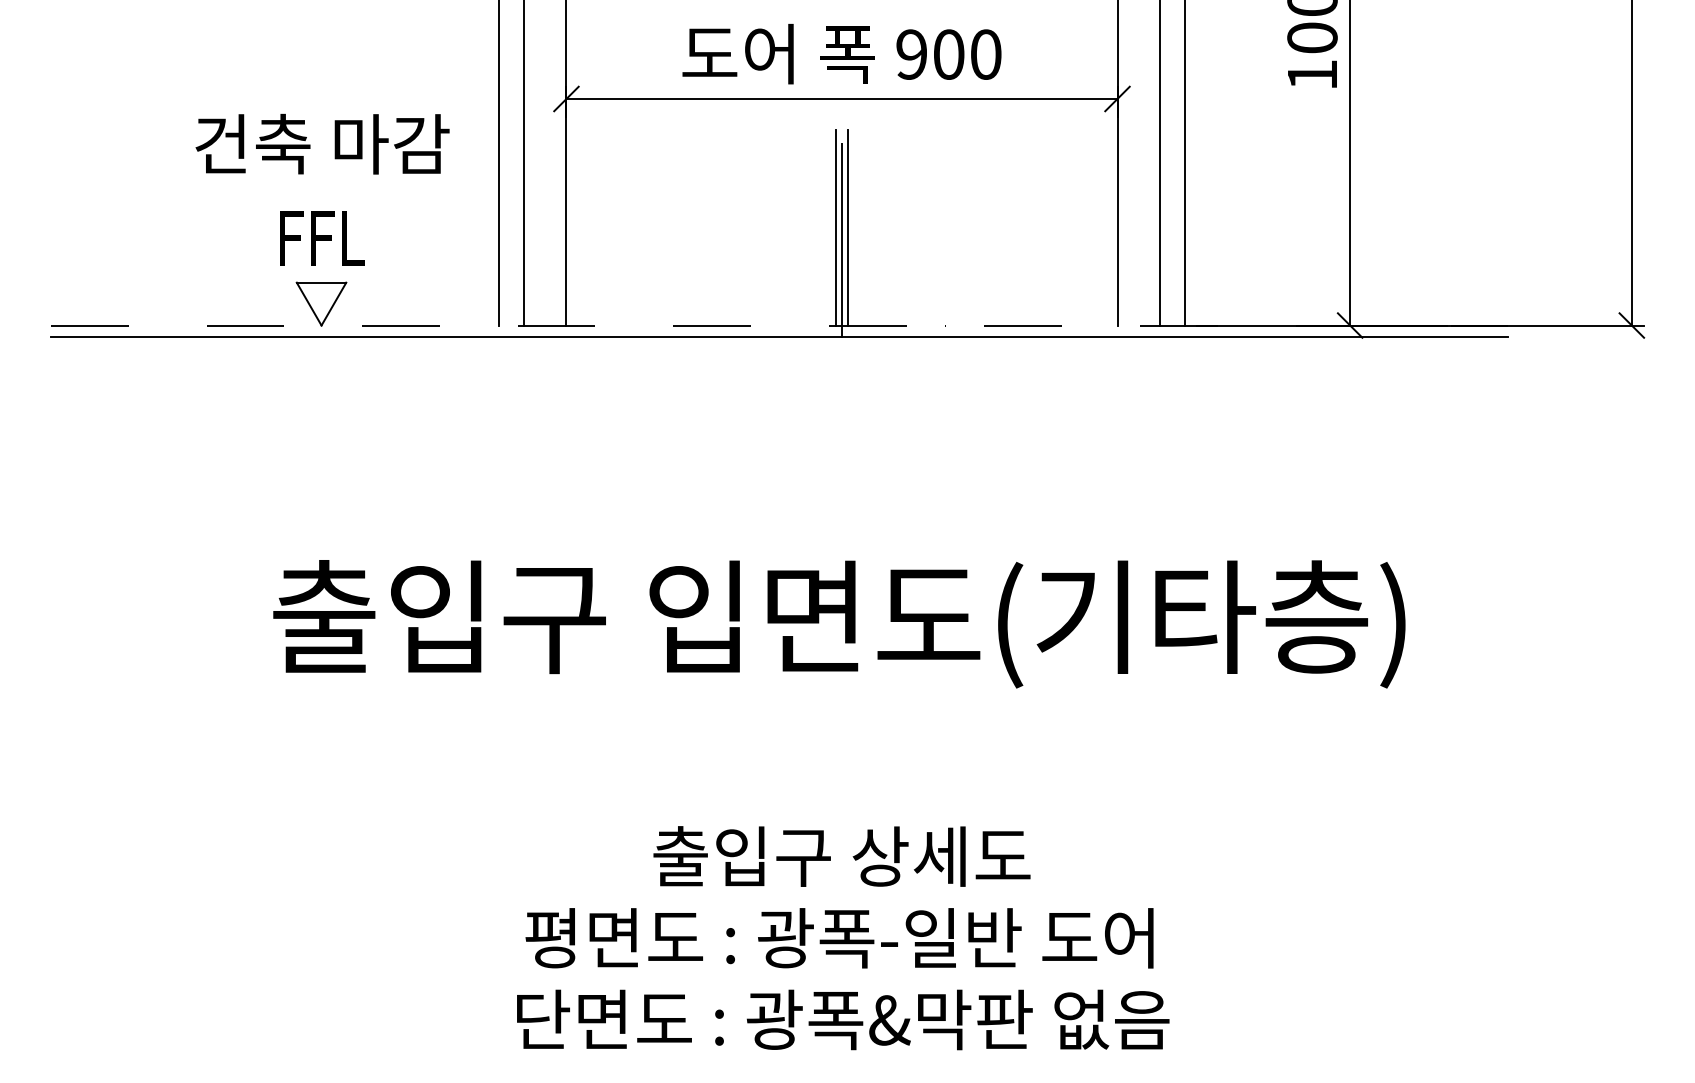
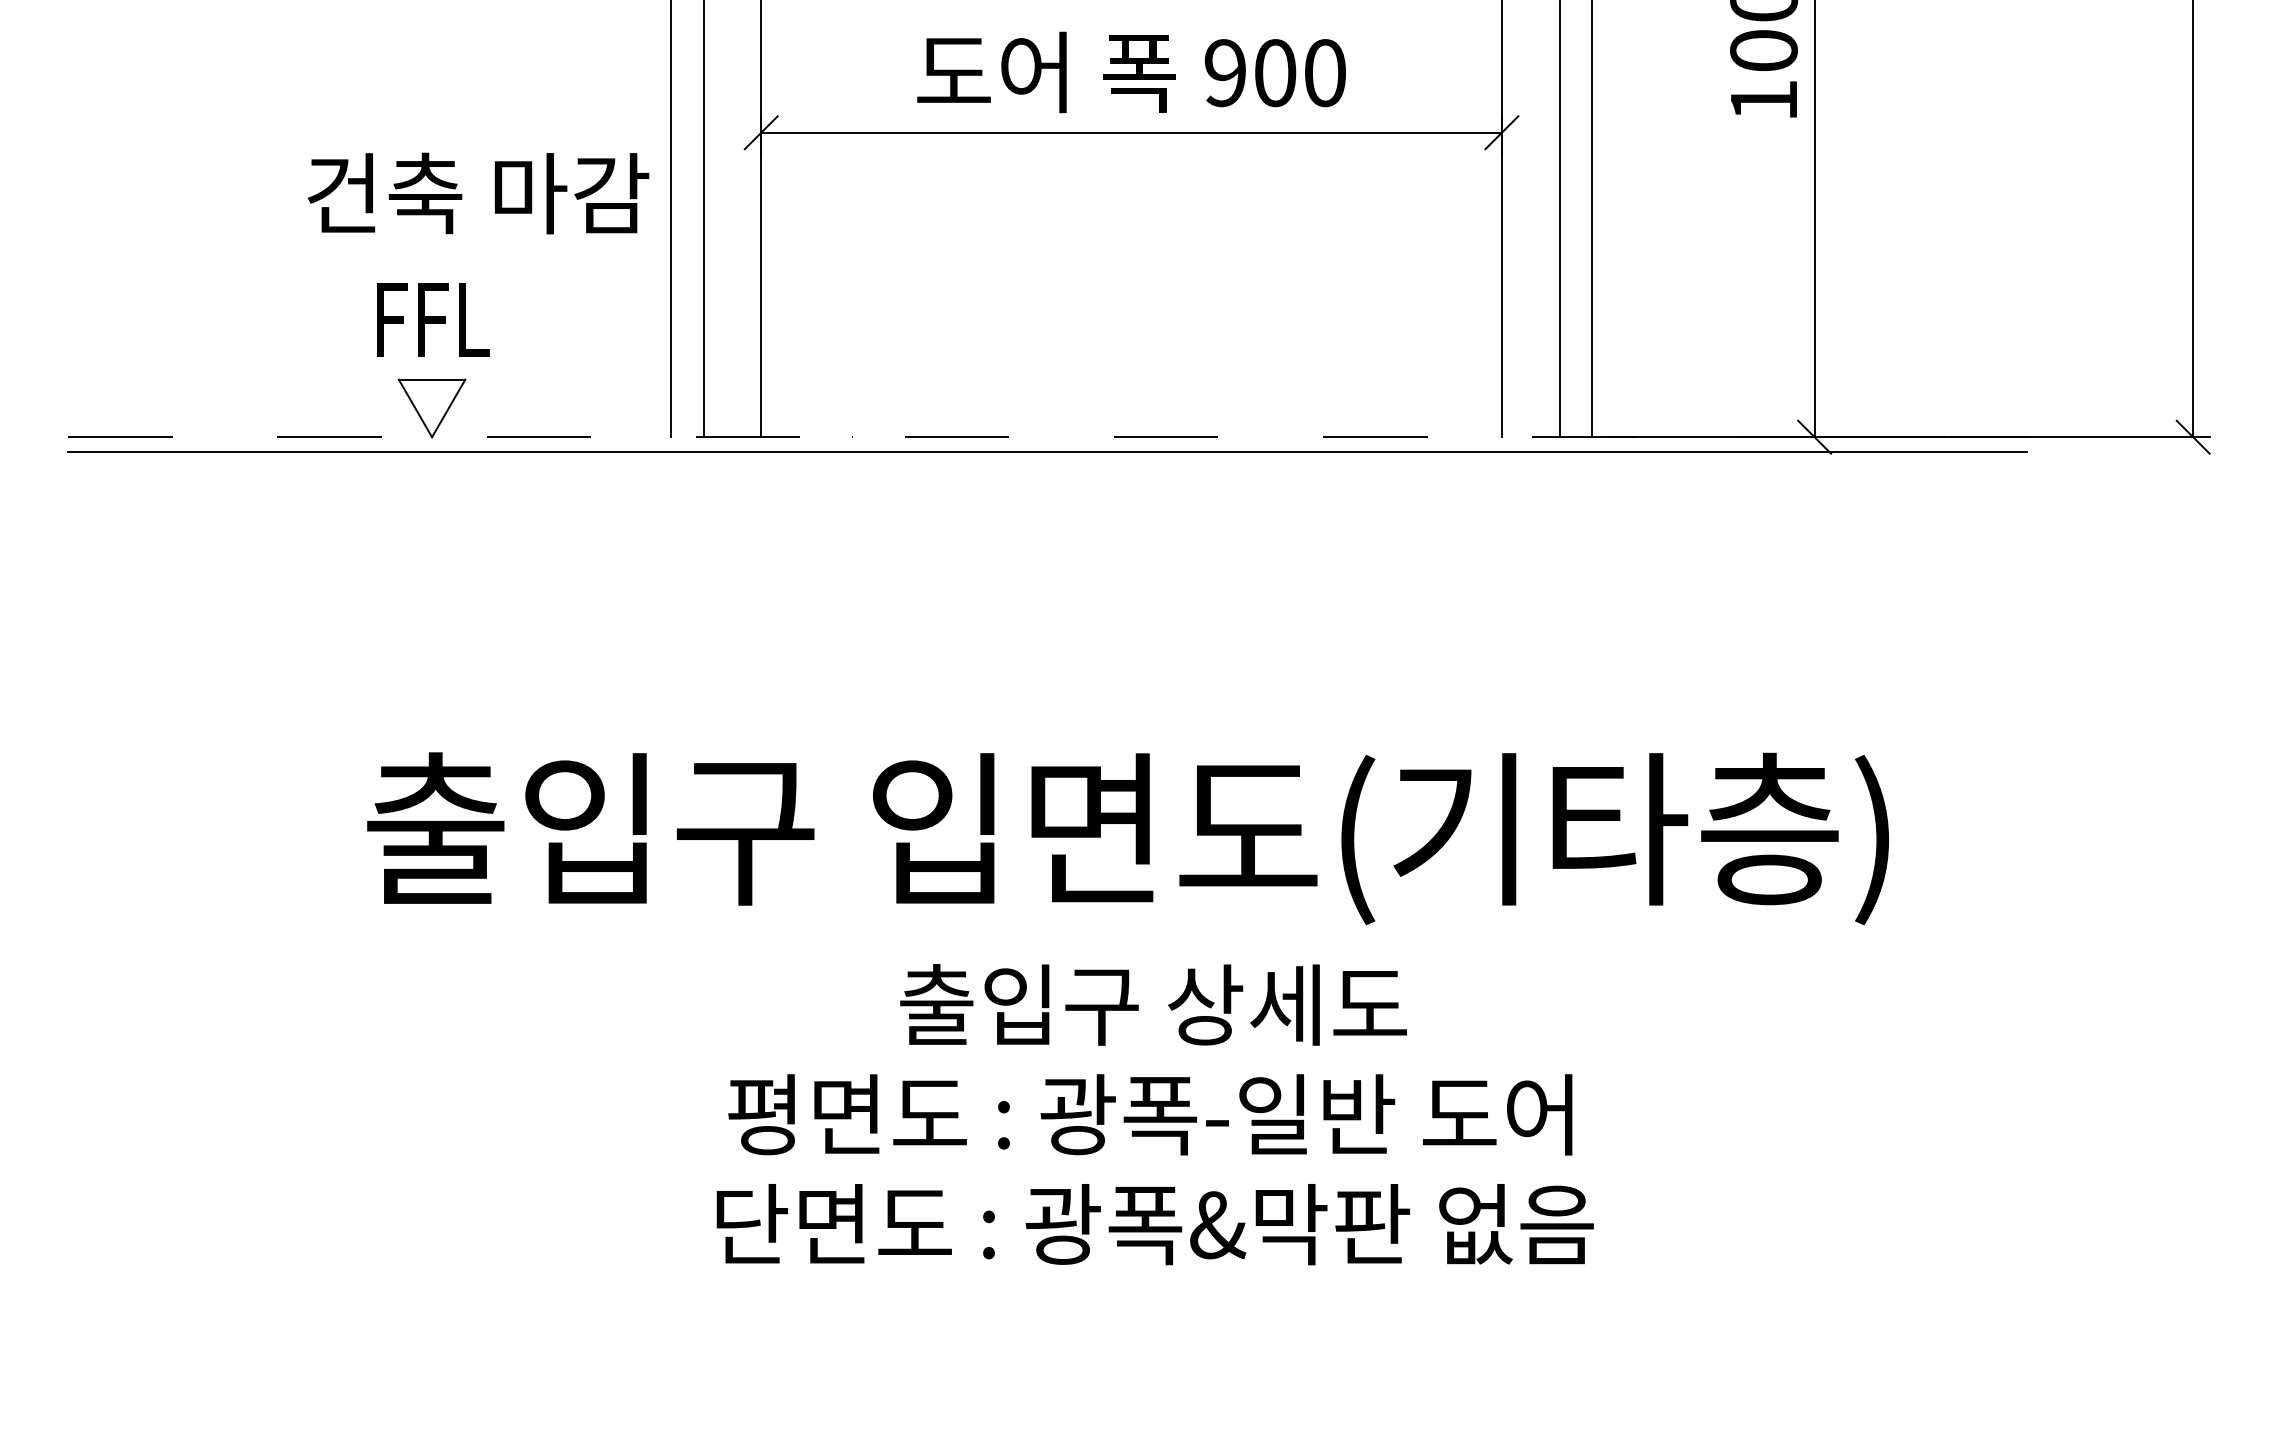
text: (322, 144) -> (478, 193), moved
line: (835, 227) -> (1123, 305), removed
line: (847, 227) -> (1139, 305), removed
line: (841, 233) -> (1131, 313), removed
text: (842, 938) -> (1154, 1114), moved

